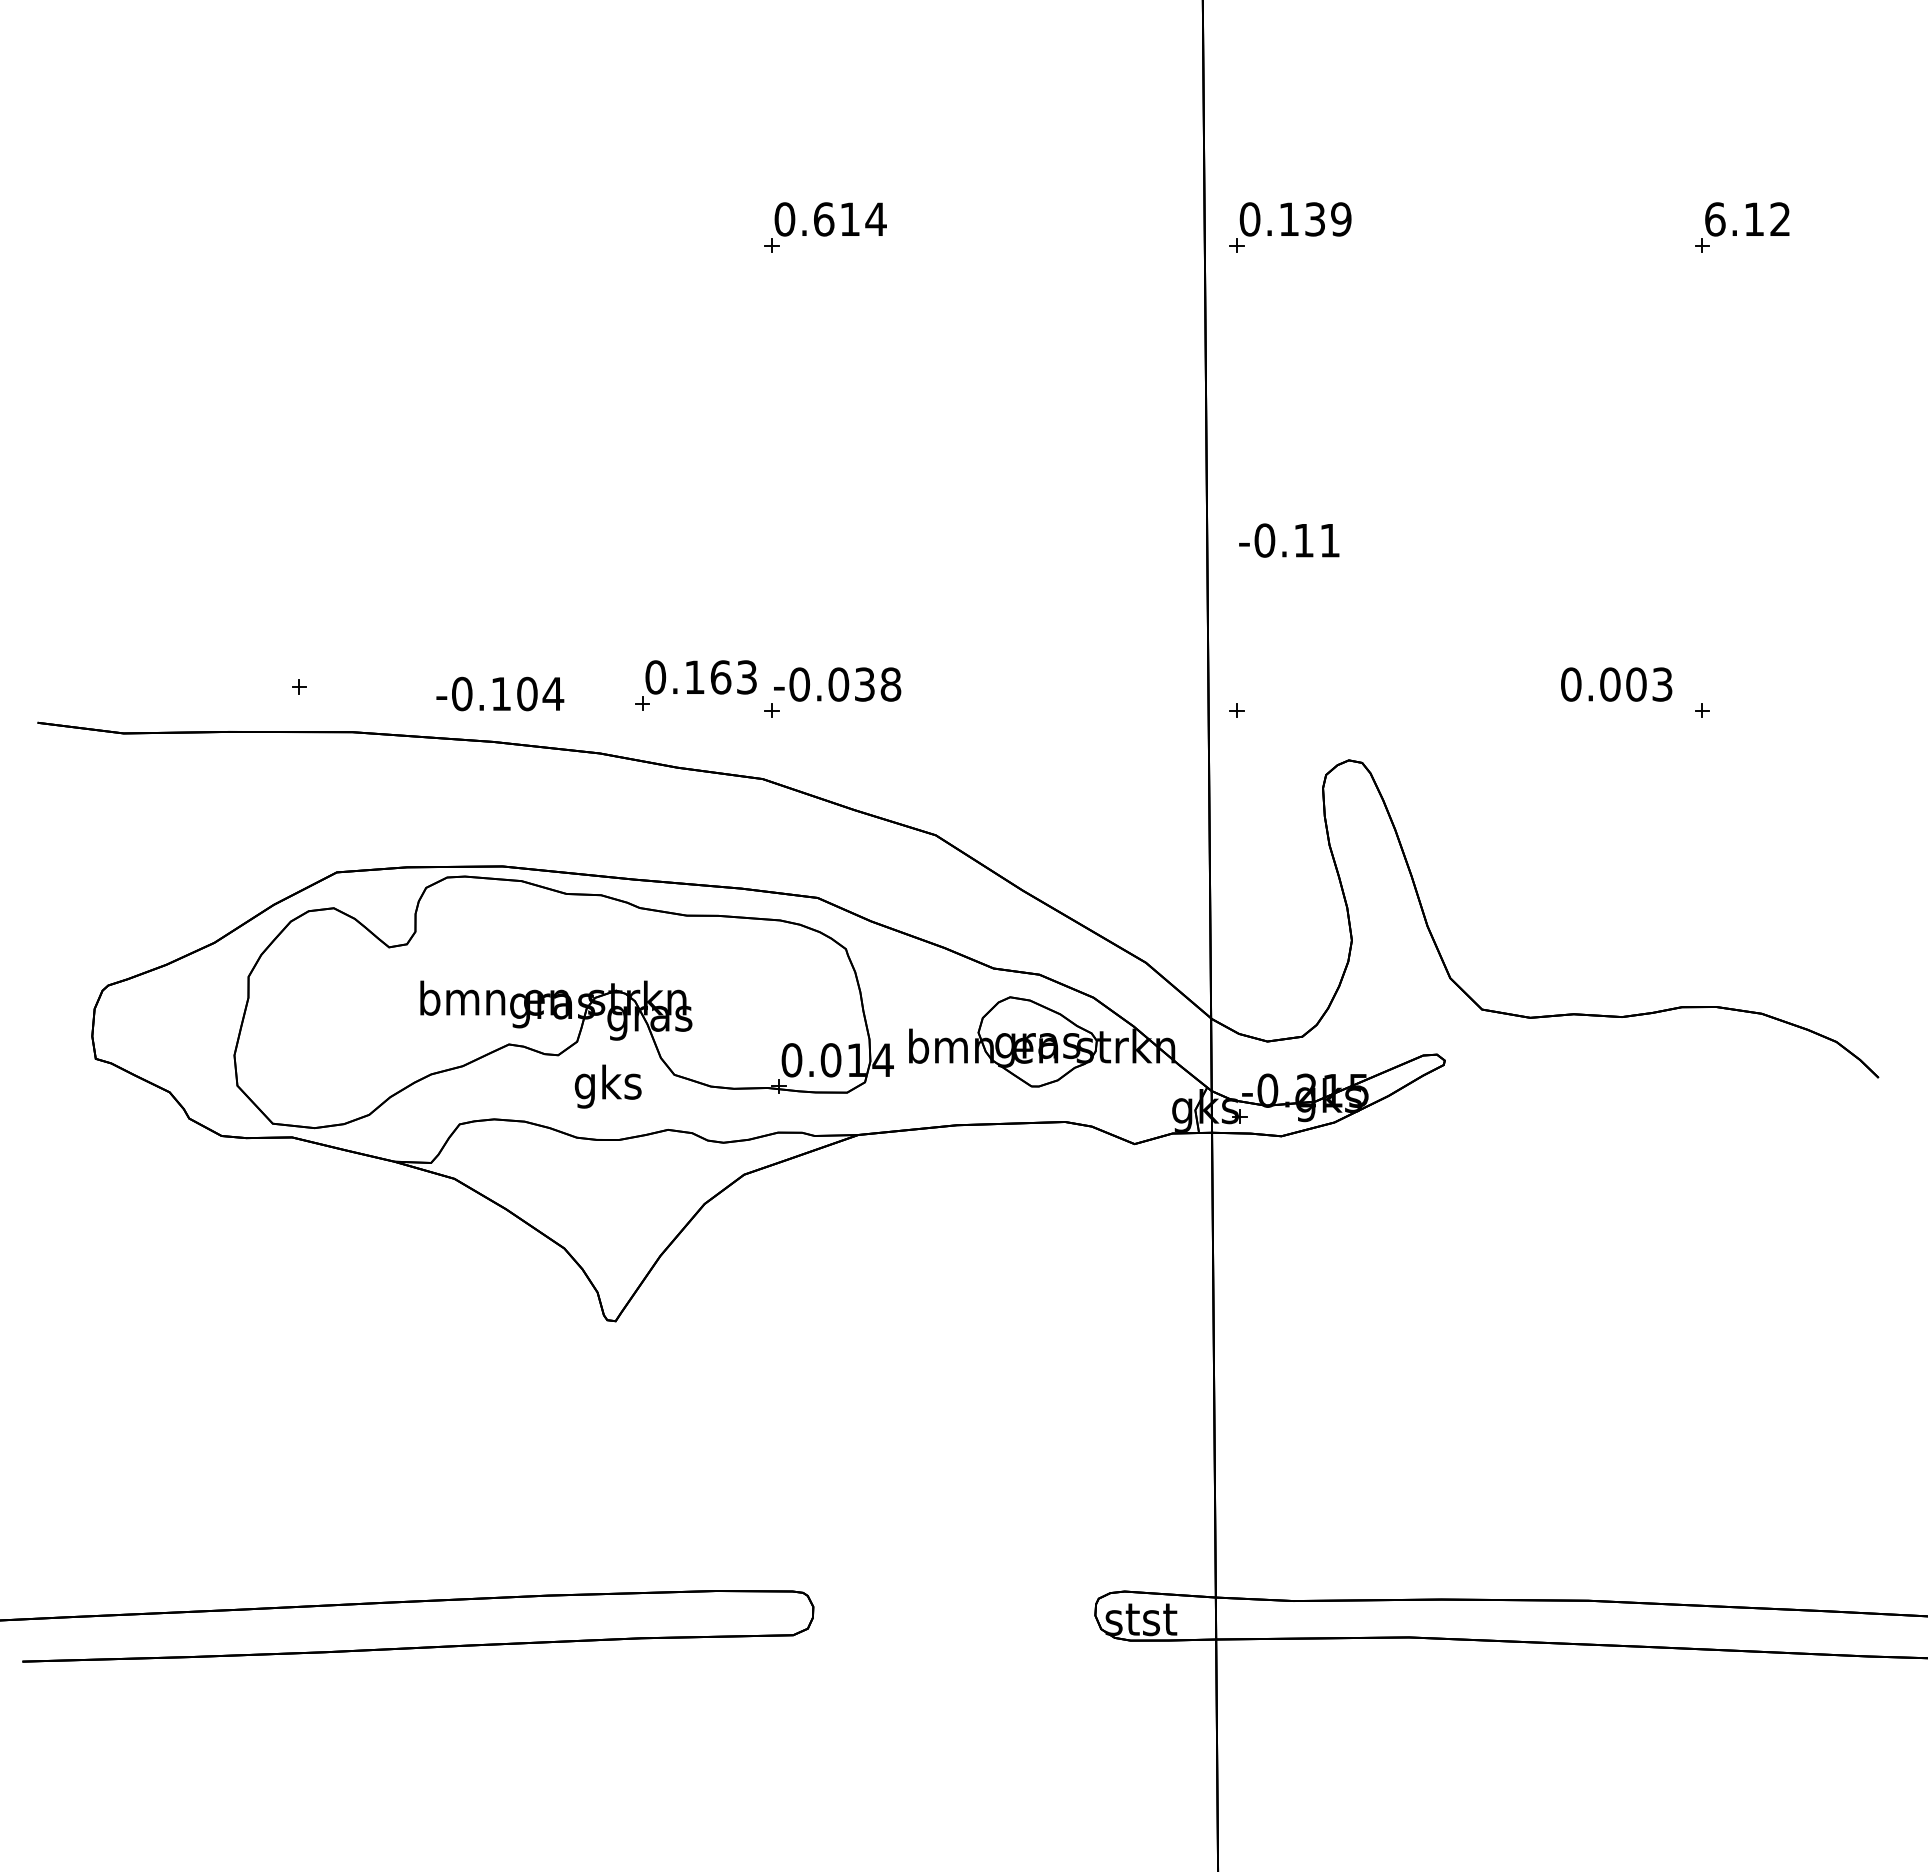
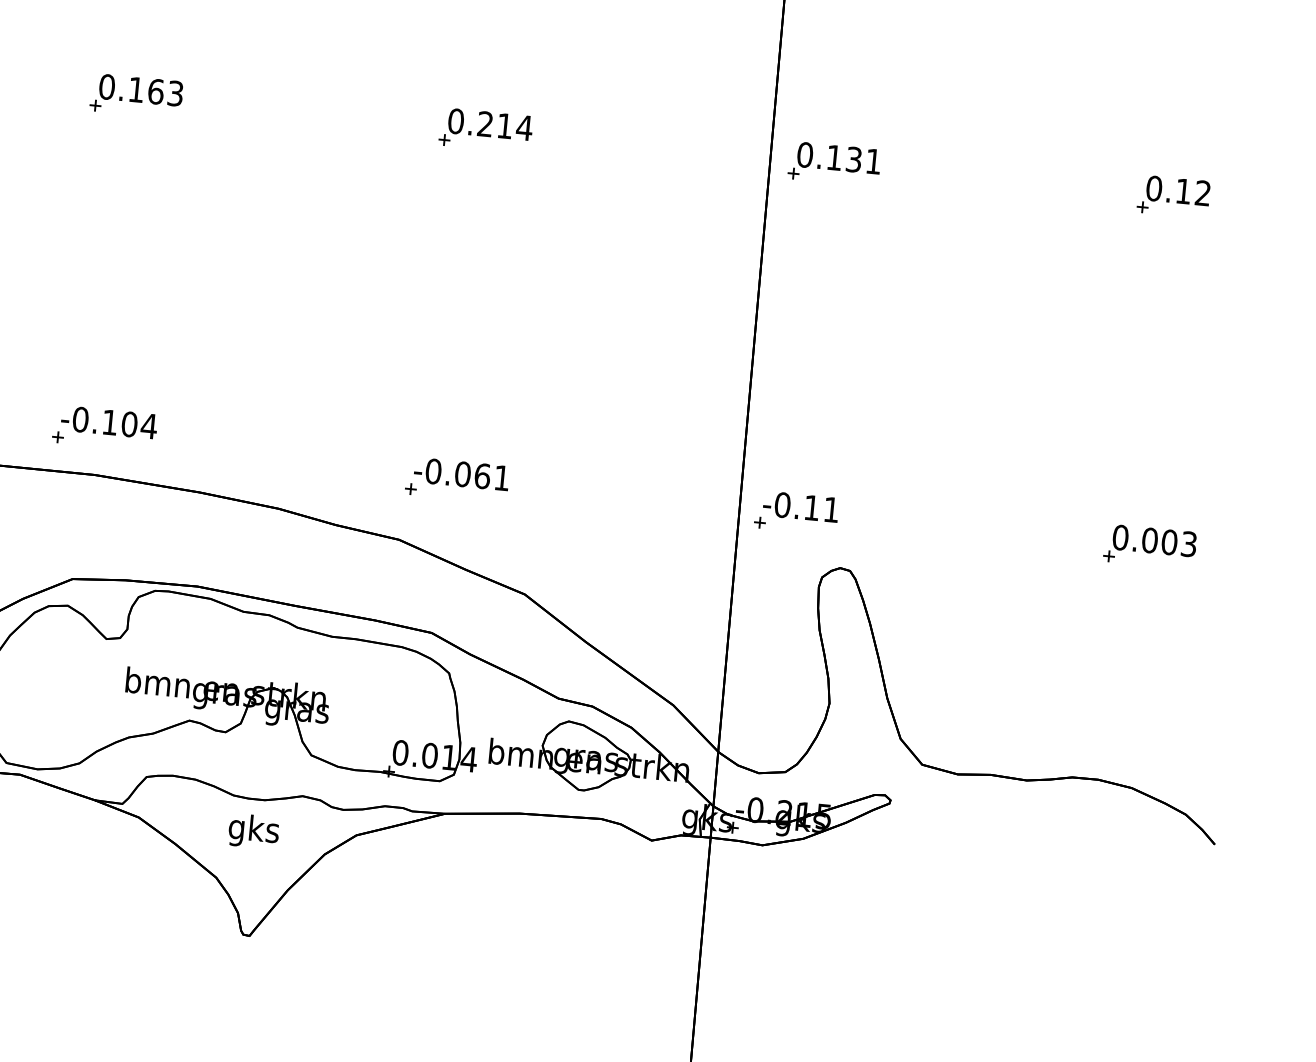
text: (824, 219) -> (485, 124), 0.614 -> 0.214
text: (1341, 219) -> (873, 161), 0.139 -> 0.131
text: (1715, 219) -> (1154, 188), 6.12 -> 0.12
text: (1289, 540) -> (801, 506), moved
text: (877, 684) -> (492, 477), -0.038 -> -0.061
text: (1616, 684) -> (1154, 540), moved
part: (695, 685) -> (136, 95), moved
text: (500, 693) -> (109, 422), moved
text: (607, 1086) -> (253, 831), moved

